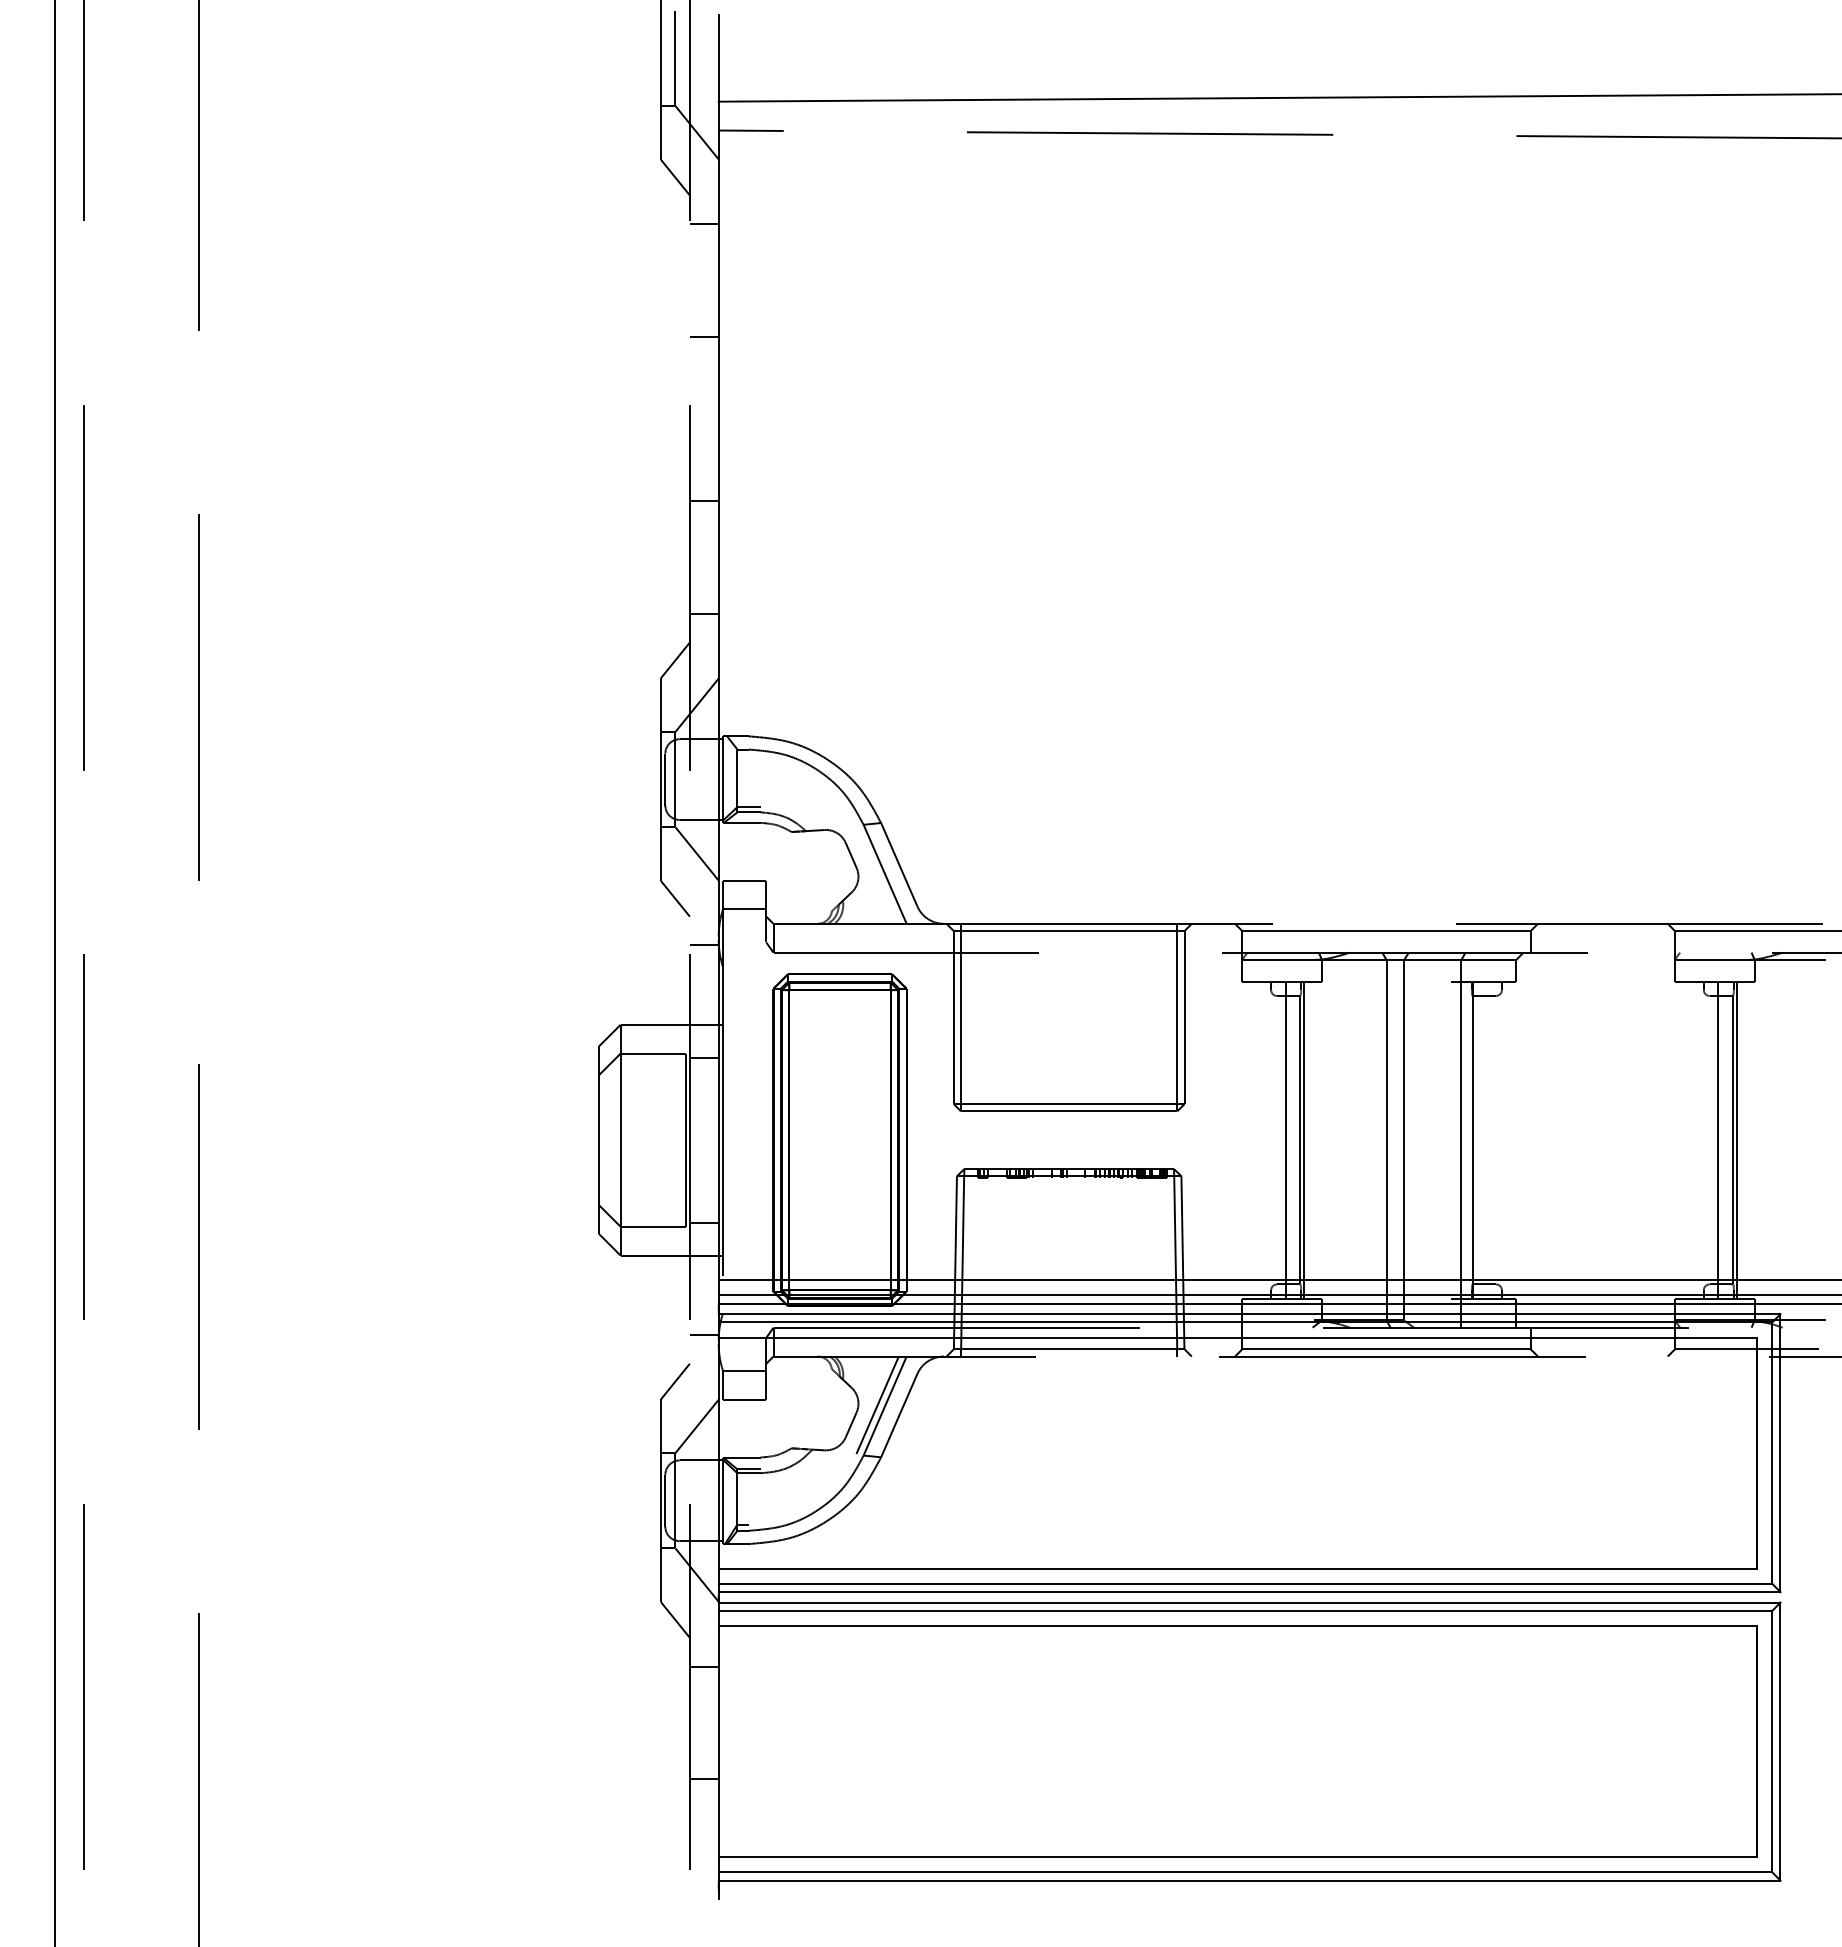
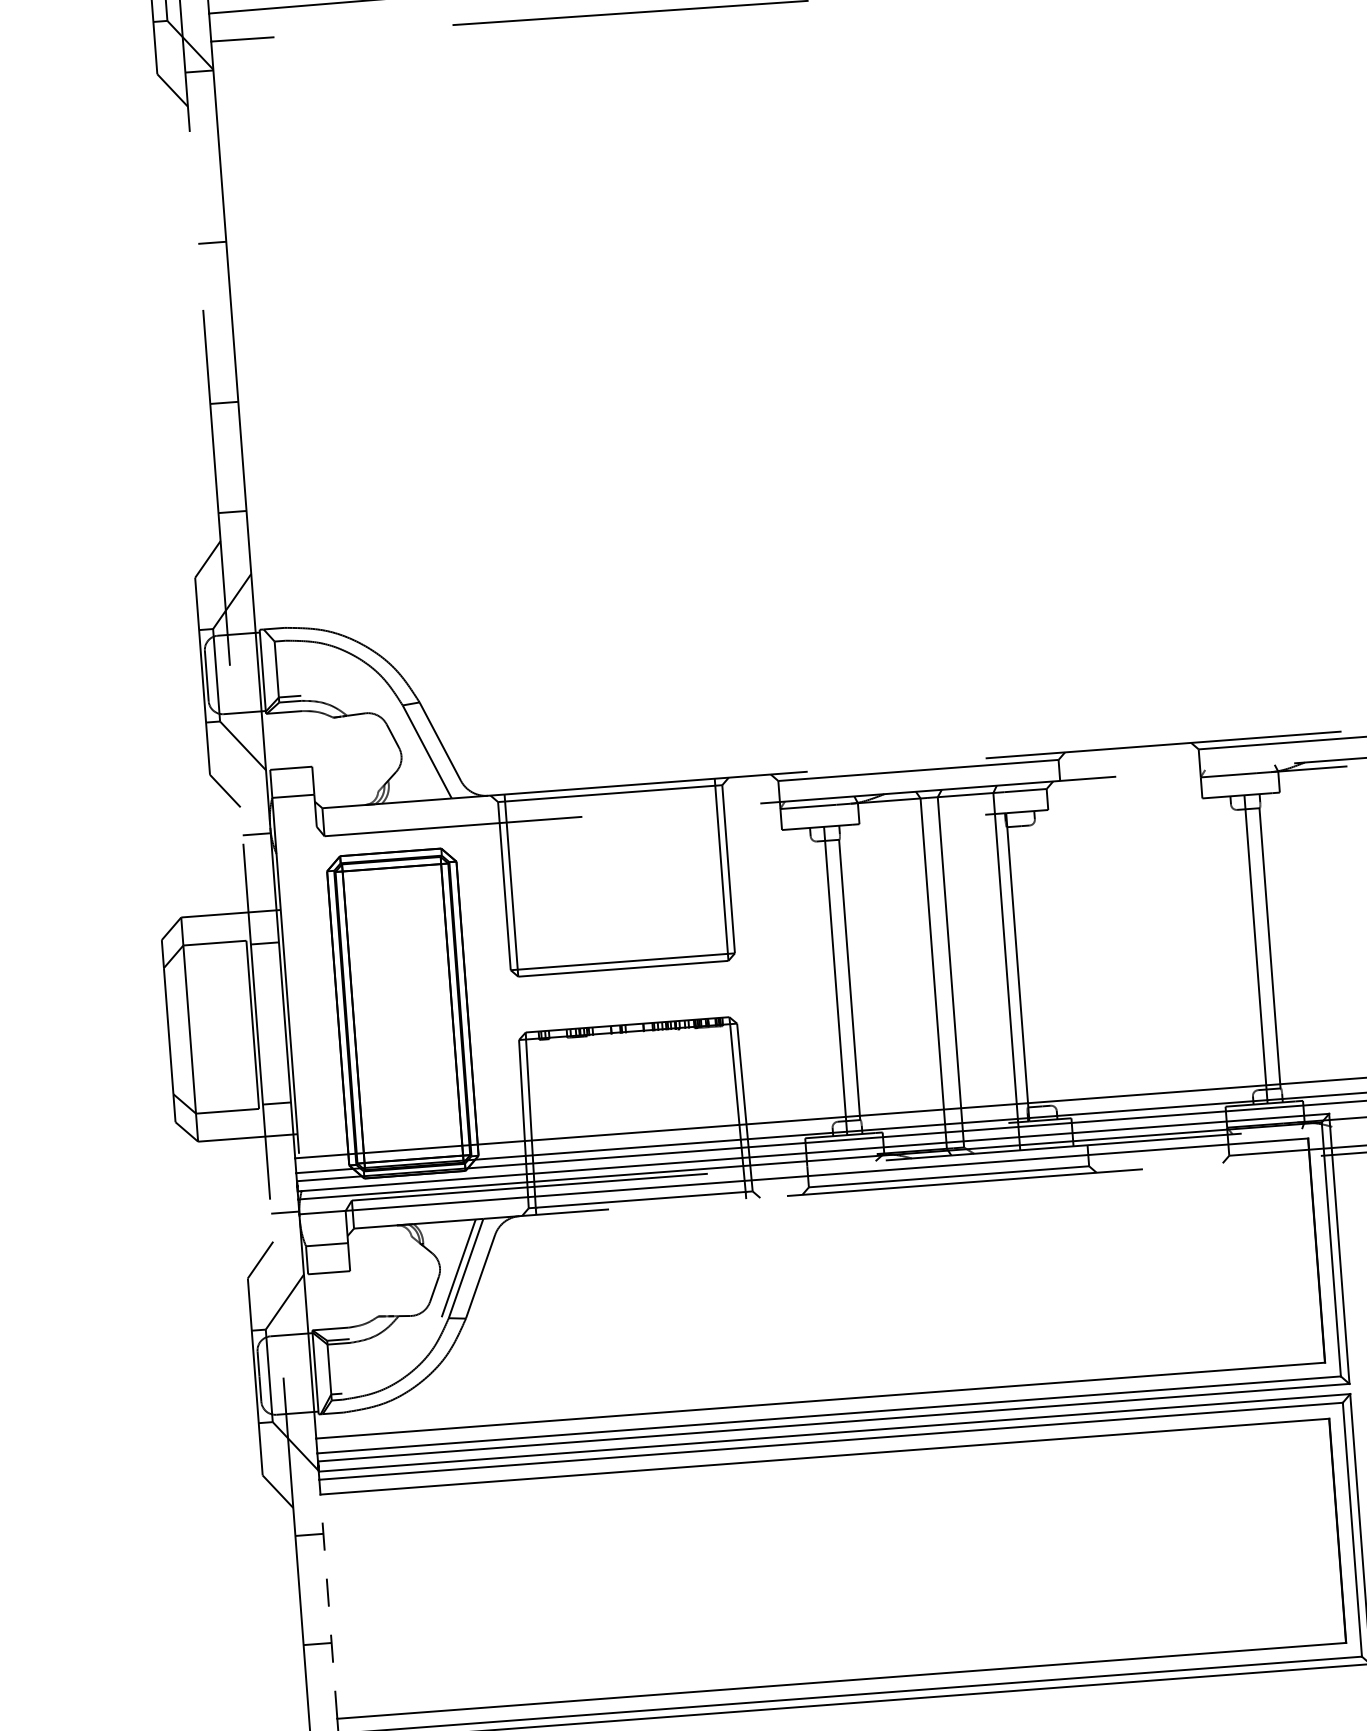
line: (703, 224) -> (198, 71), moved
line: (1304, 1139) -> (854, 978), removed
line: (1737, 1139) -> (1274, 947), removed
line: (718, 1741) -> (328, 1606), solid -> dashed

